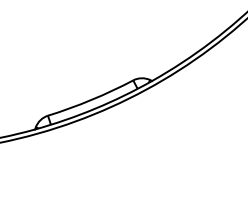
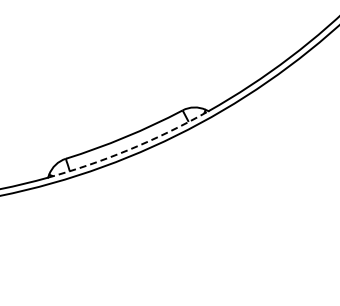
arc: (95, 108) -> (130, 149), solid -> dashed

